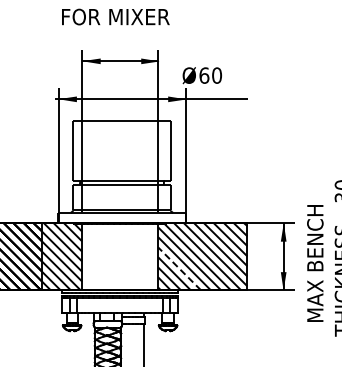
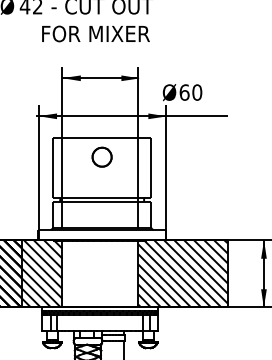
part: (121, 139) -> (101, 156), added
line: (179, 268) -> (159, 285), dashed -> solid

